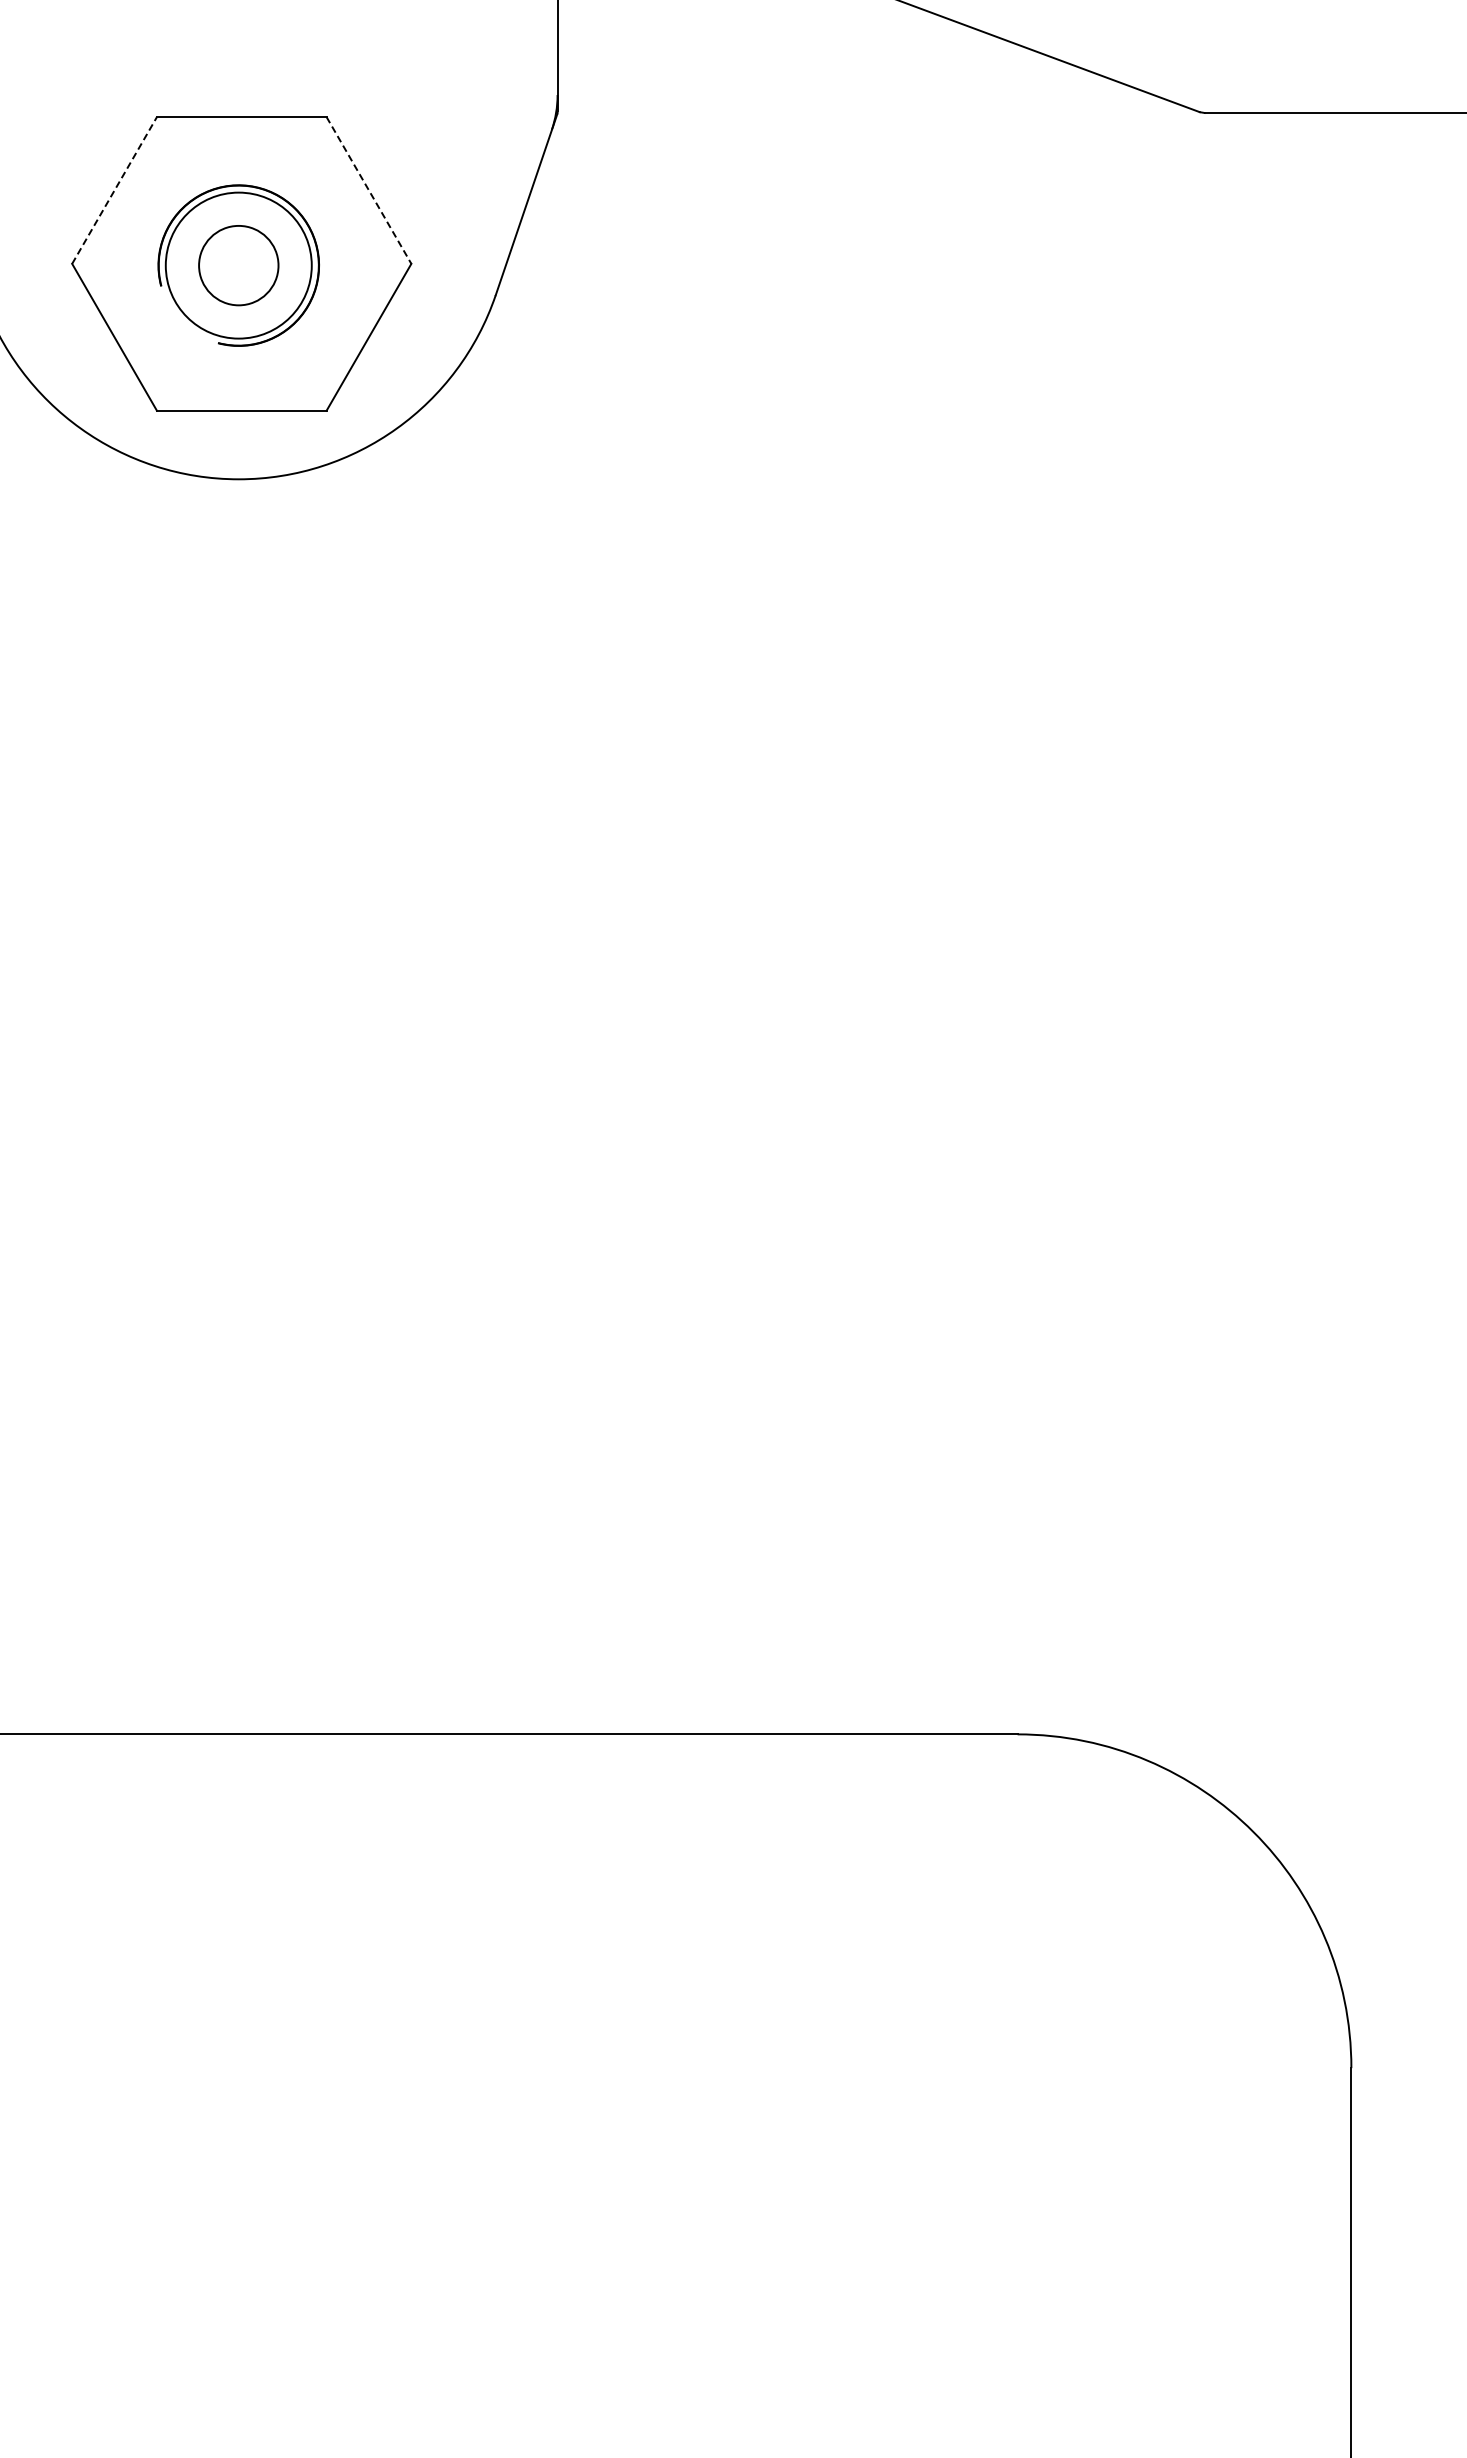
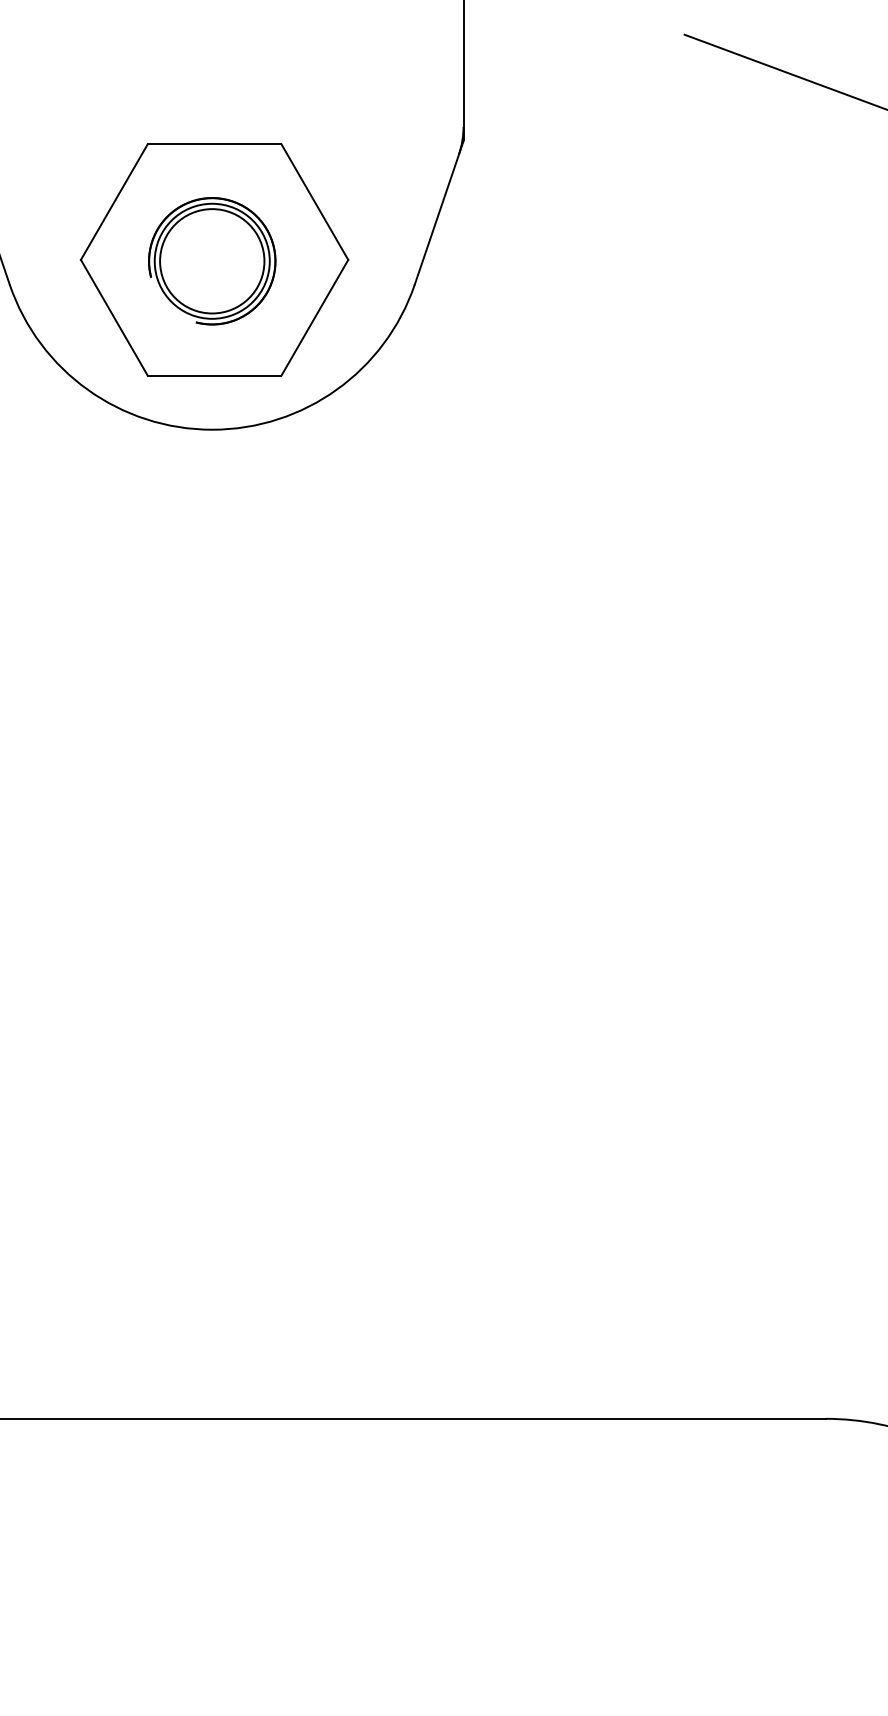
line: (114, 190) -> (114, 202), dashed -> solid
line: (368, 190) -> (314, 202), dashed -> solid
circle: (238, 265) -> (212, 261), size x1.67

